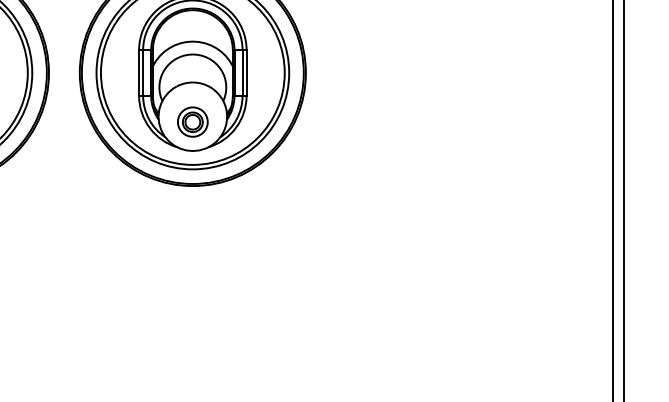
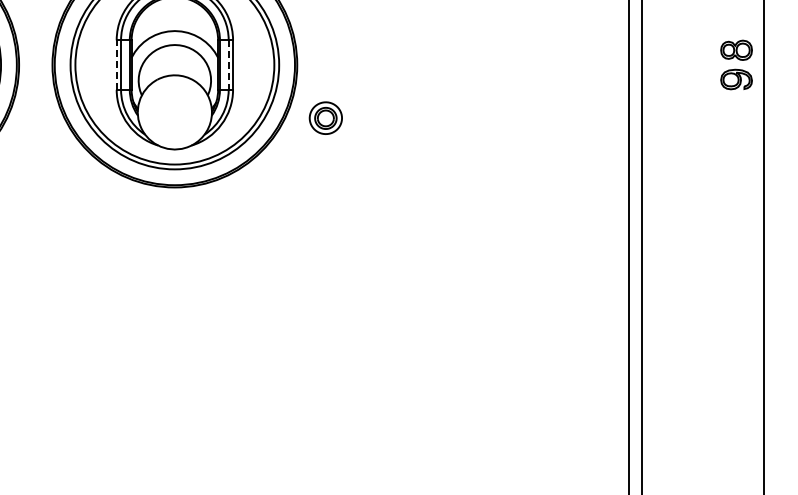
line: (138, 73) -> (116, 65), solid -> dashed
line: (242, 73) -> (228, 65), solid -> dashed
part: (192, 121) -> (325, 117), moved

